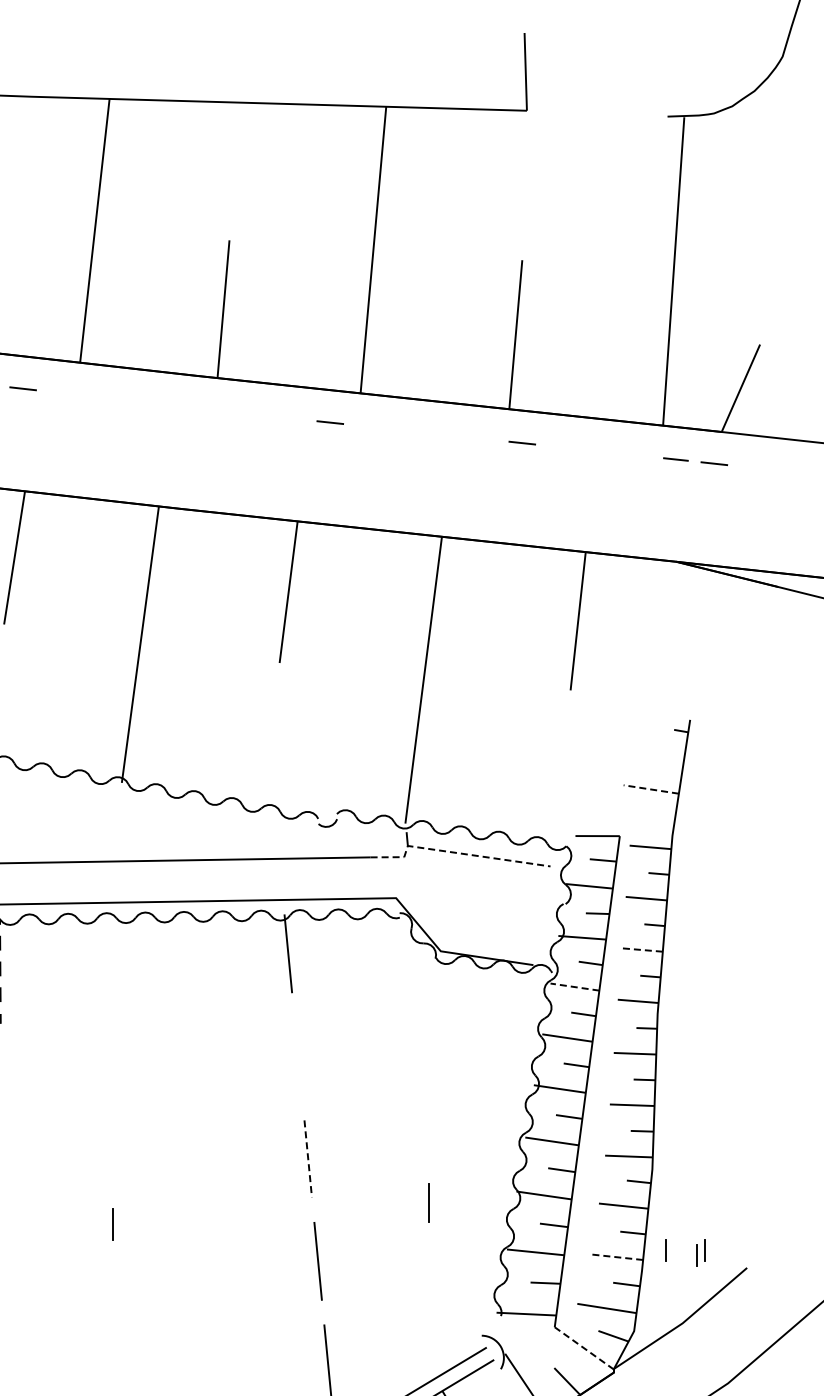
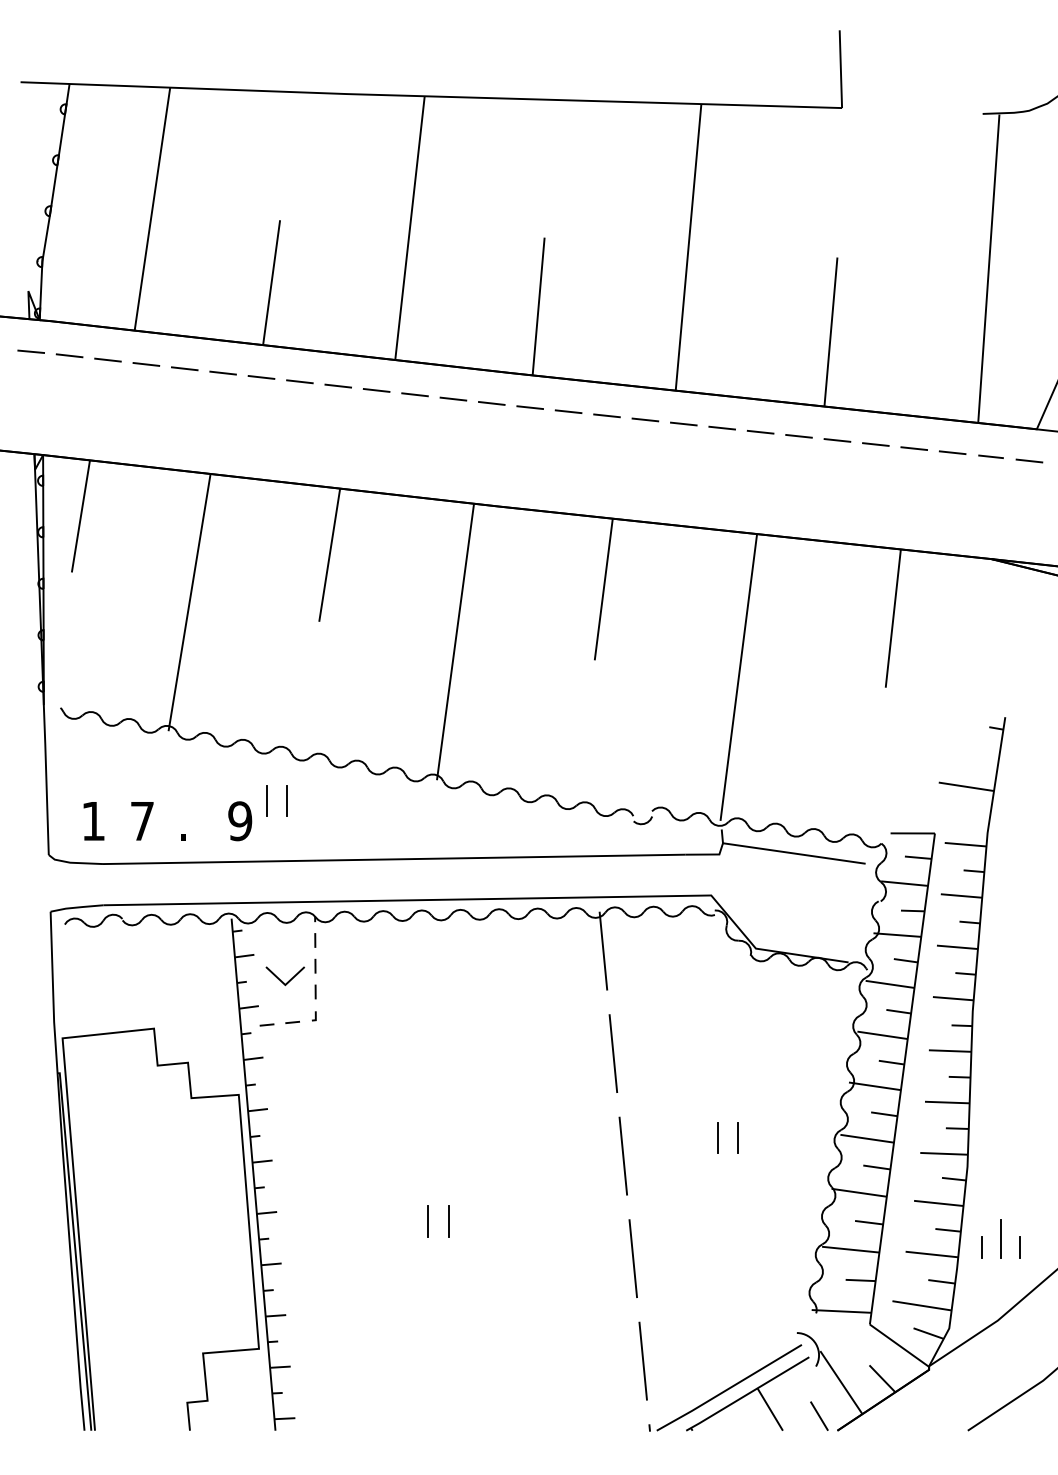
line: (61, 393) -> (376, 390), added
line: (99, 397) -> (414, 394), added
line: (138, 401) -> (453, 398), added
line: (176, 406) -> (491, 403), added
line: (214, 410) -> (529, 407), added
line: (253, 414) -> (568, 411), added
line: (291, 418) -> (606, 415), added
line: (368, 426) -> (683, 423), added
line: (407, 430) -> (722, 427), added
line: (445, 434) -> (760, 431), added
line: (483, 438) -> (798, 435), added
line: (560, 447) -> (875, 444), added
line: (599, 451) -> (914, 448), added
line: (637, 455) -> (952, 452), added
line: (651, 789) -> (966, 786), dashed -> solid
line: (456, 853) -> (771, 850), dashed -> solid
line: (642, 950) -> (957, 947), dashed -> solid
line: (575, 987) -> (890, 984), dashed -> solid
line: (298, 1056) -> (613, 1053), added
line: (402, 1140) -> (717, 1137), added
line: (422, 1140) -> (737, 1137), added
line: (308, 1159) -> (623, 1156), dashed -> solid
line: (428, 1202) -> (1000, 1238), moved
line: (133, 1224) -> (448, 1221), added
line: (697, 1255) -> (1012, 1252), removed
line: (616, 1257) -> (931, 1254), dashed -> solid
line: (584, 1348) -> (899, 1345), dashed -> solid

